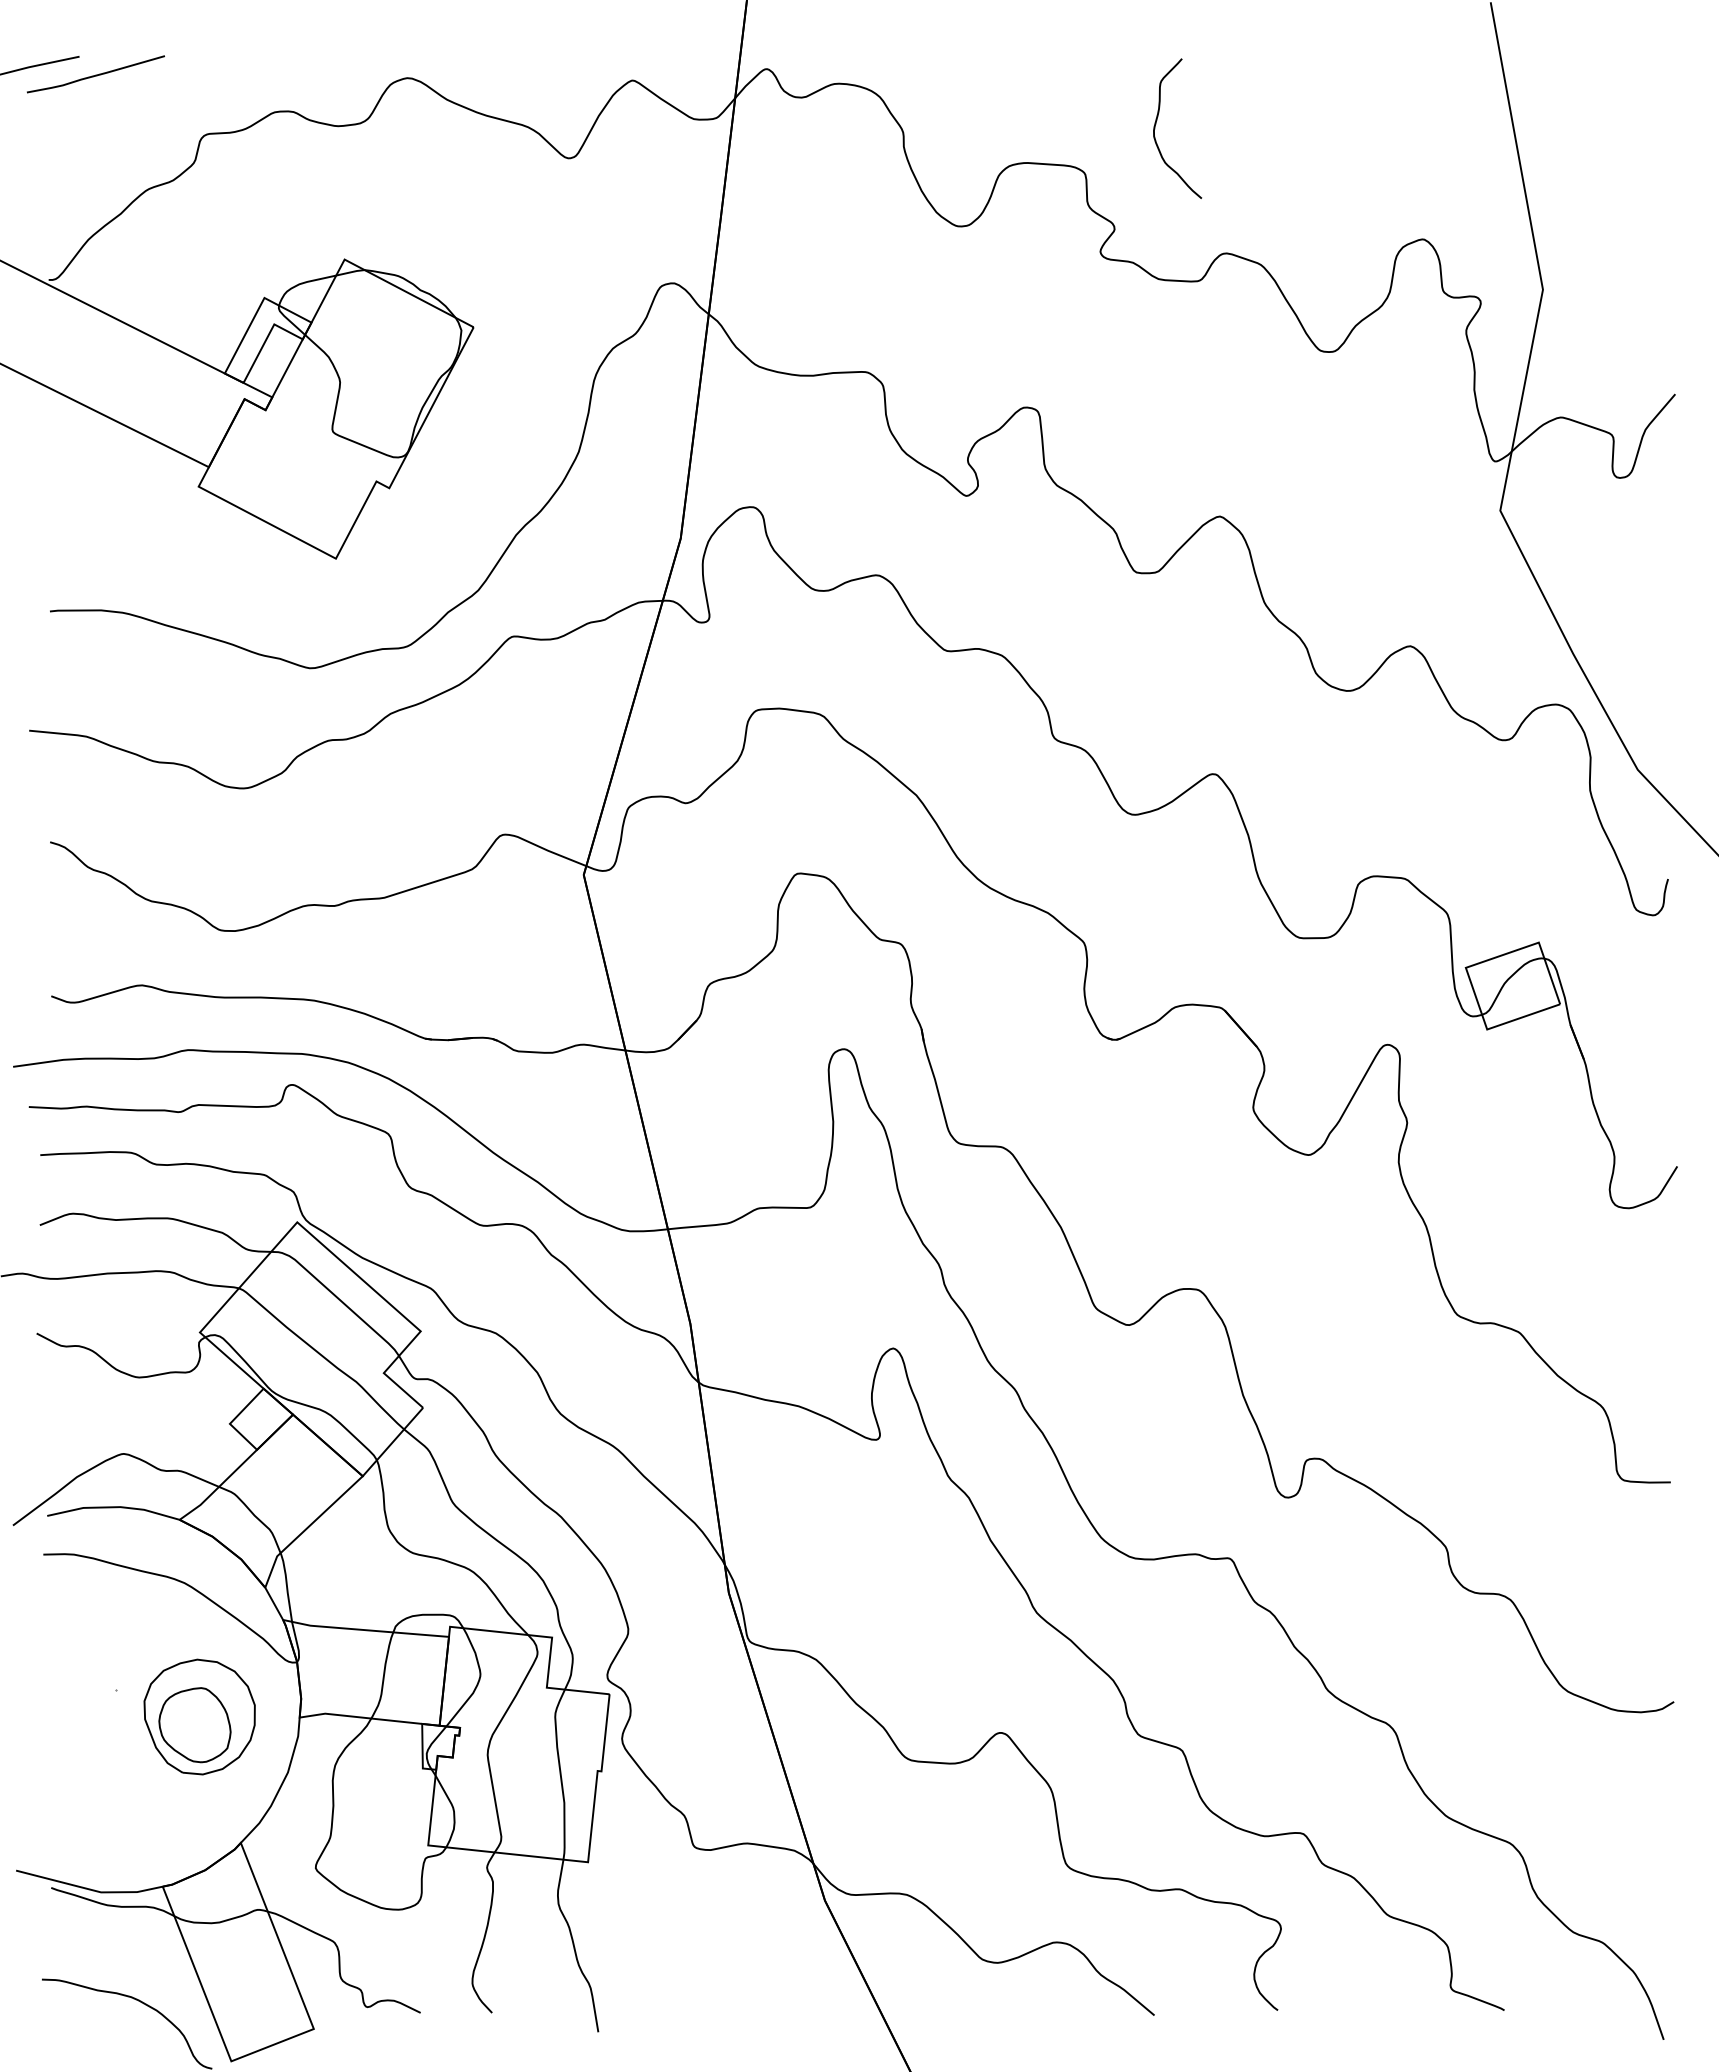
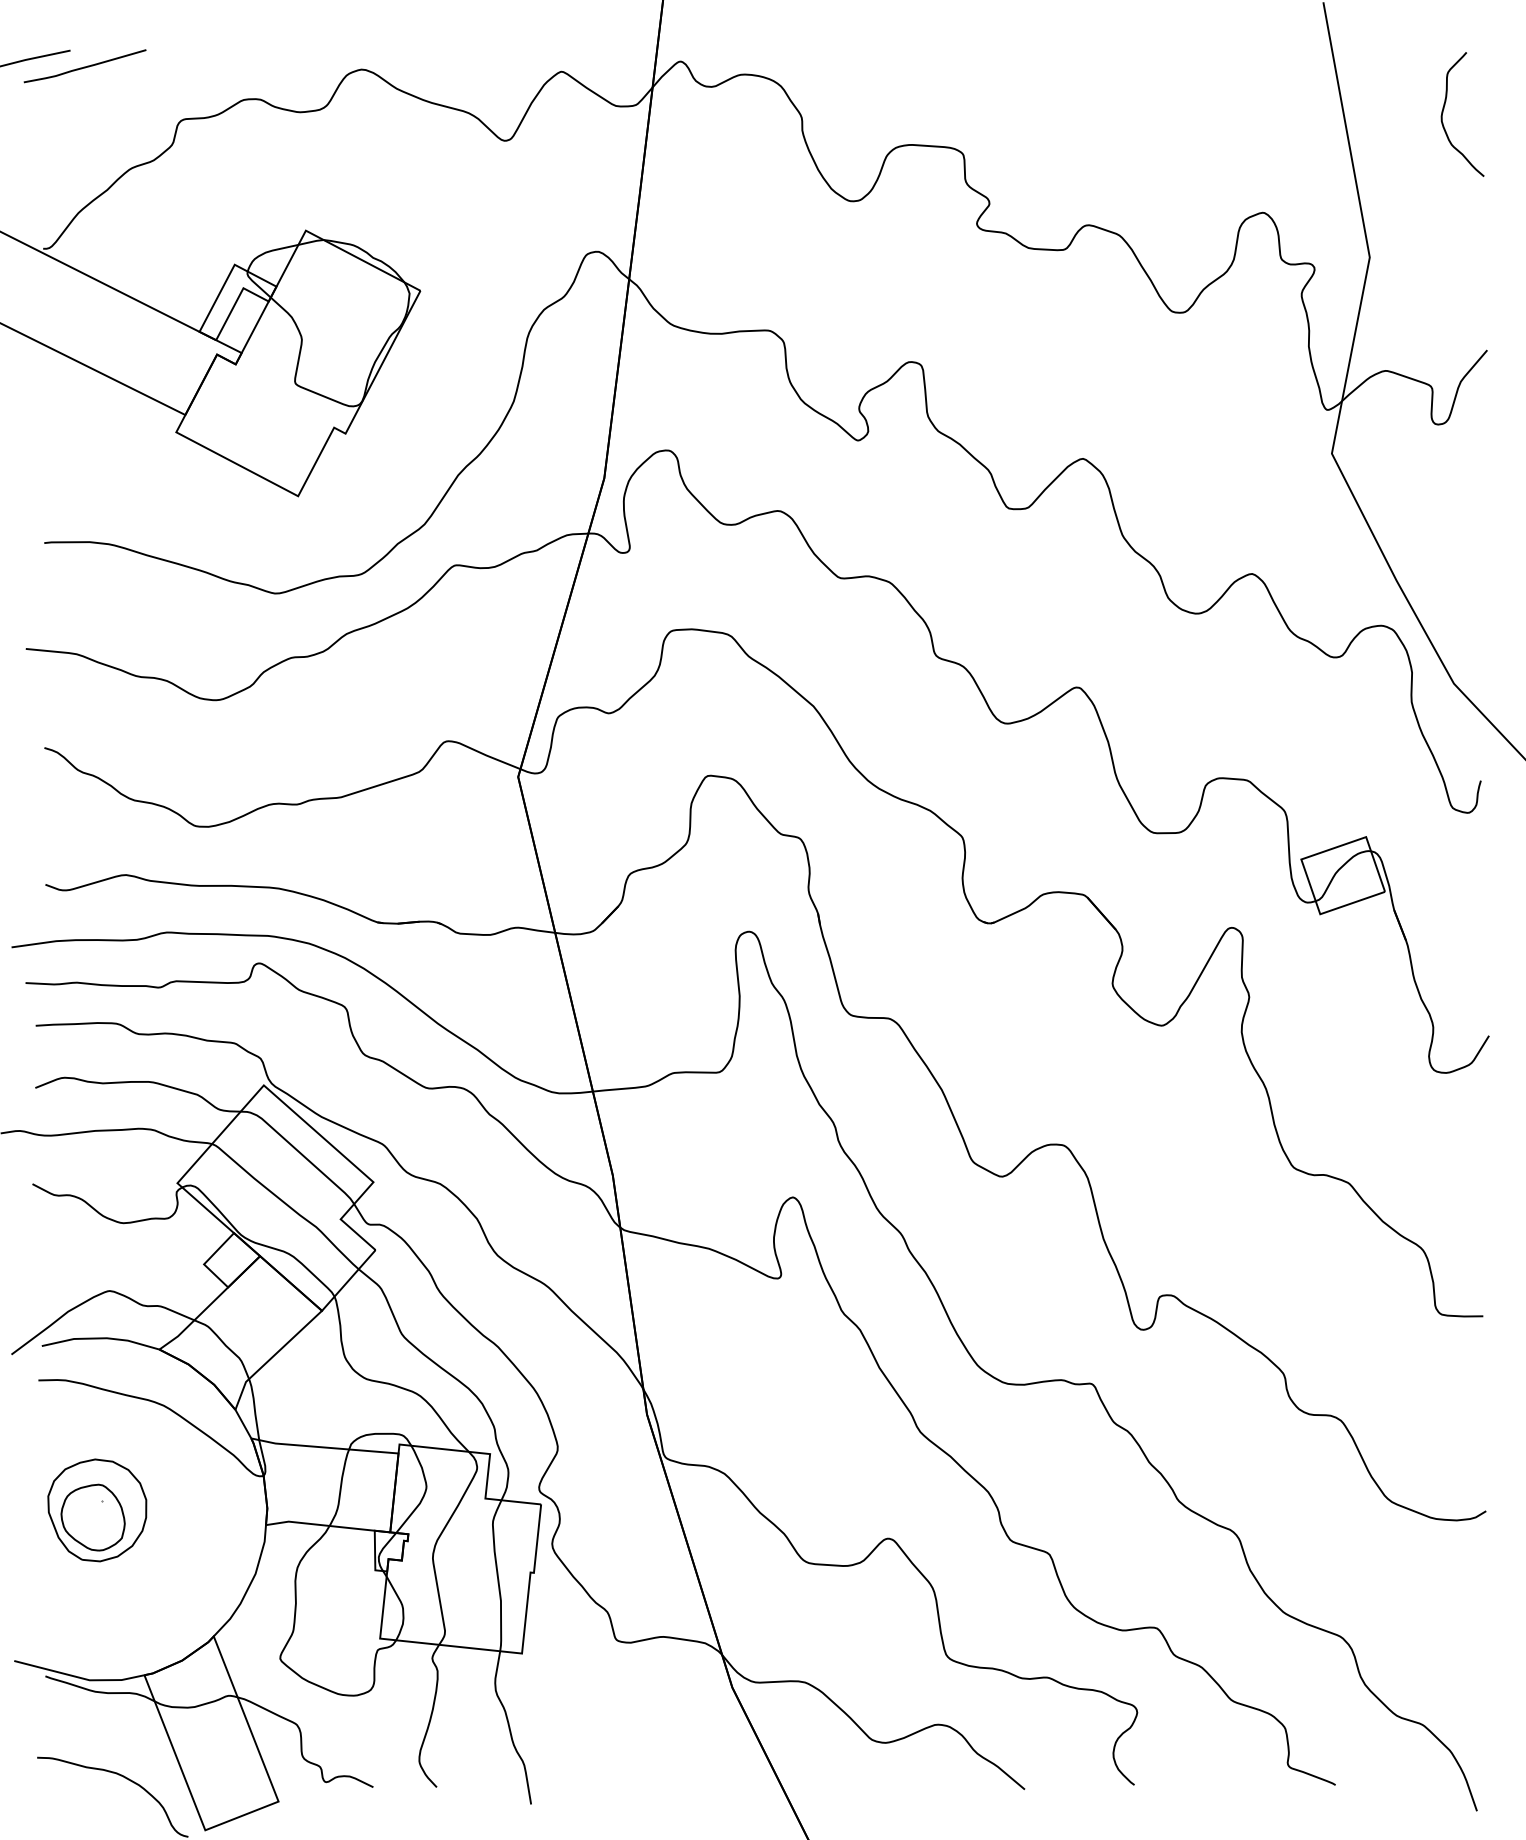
curve: (1156, 124) -> (1443, 110), moved
part: (199, 1716) -> (97, 1509), moved

